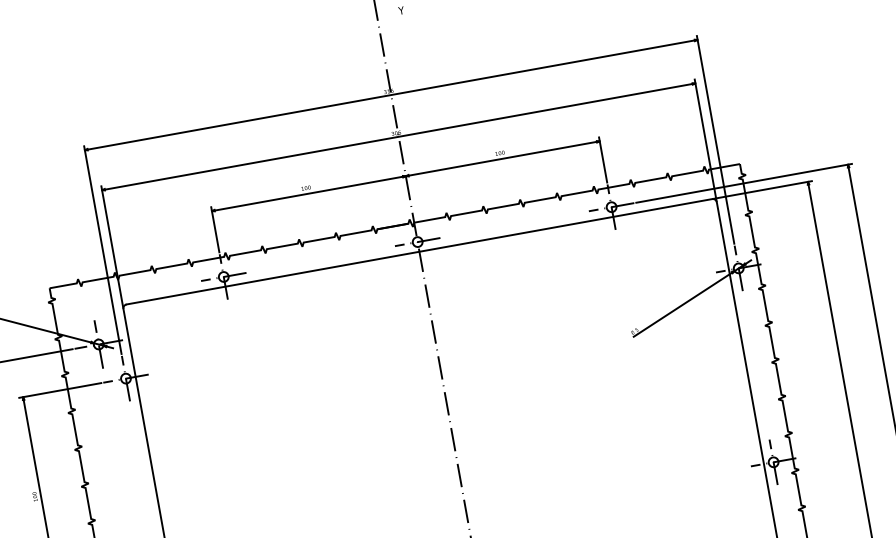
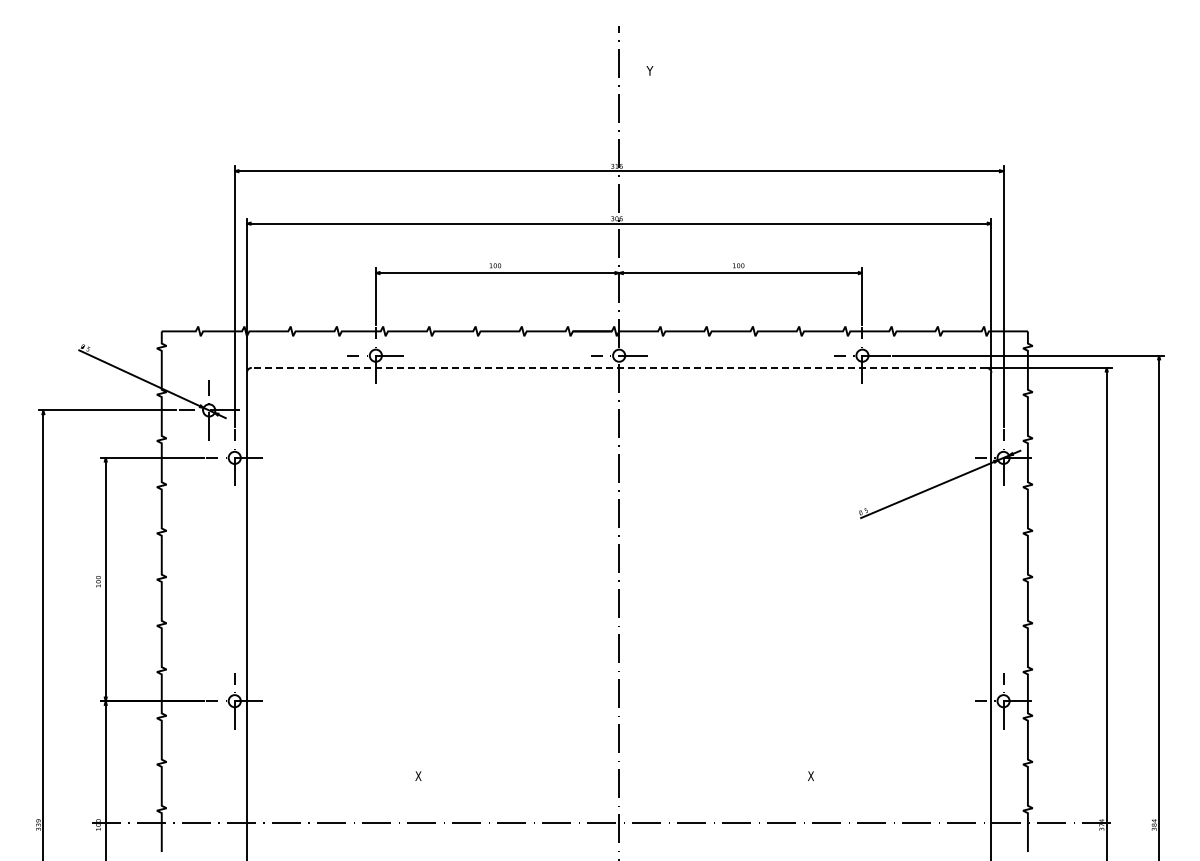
line: (418, 251) -> (618, 367), solid -> dashed

